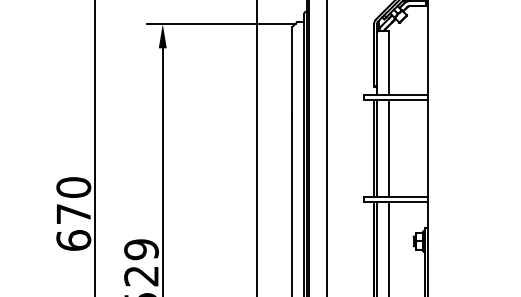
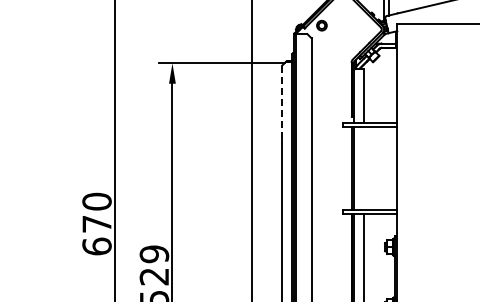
line: (292, 71) -> (282, 103), solid -> dashed
line: (388, 148) -> (363, 168), removed

